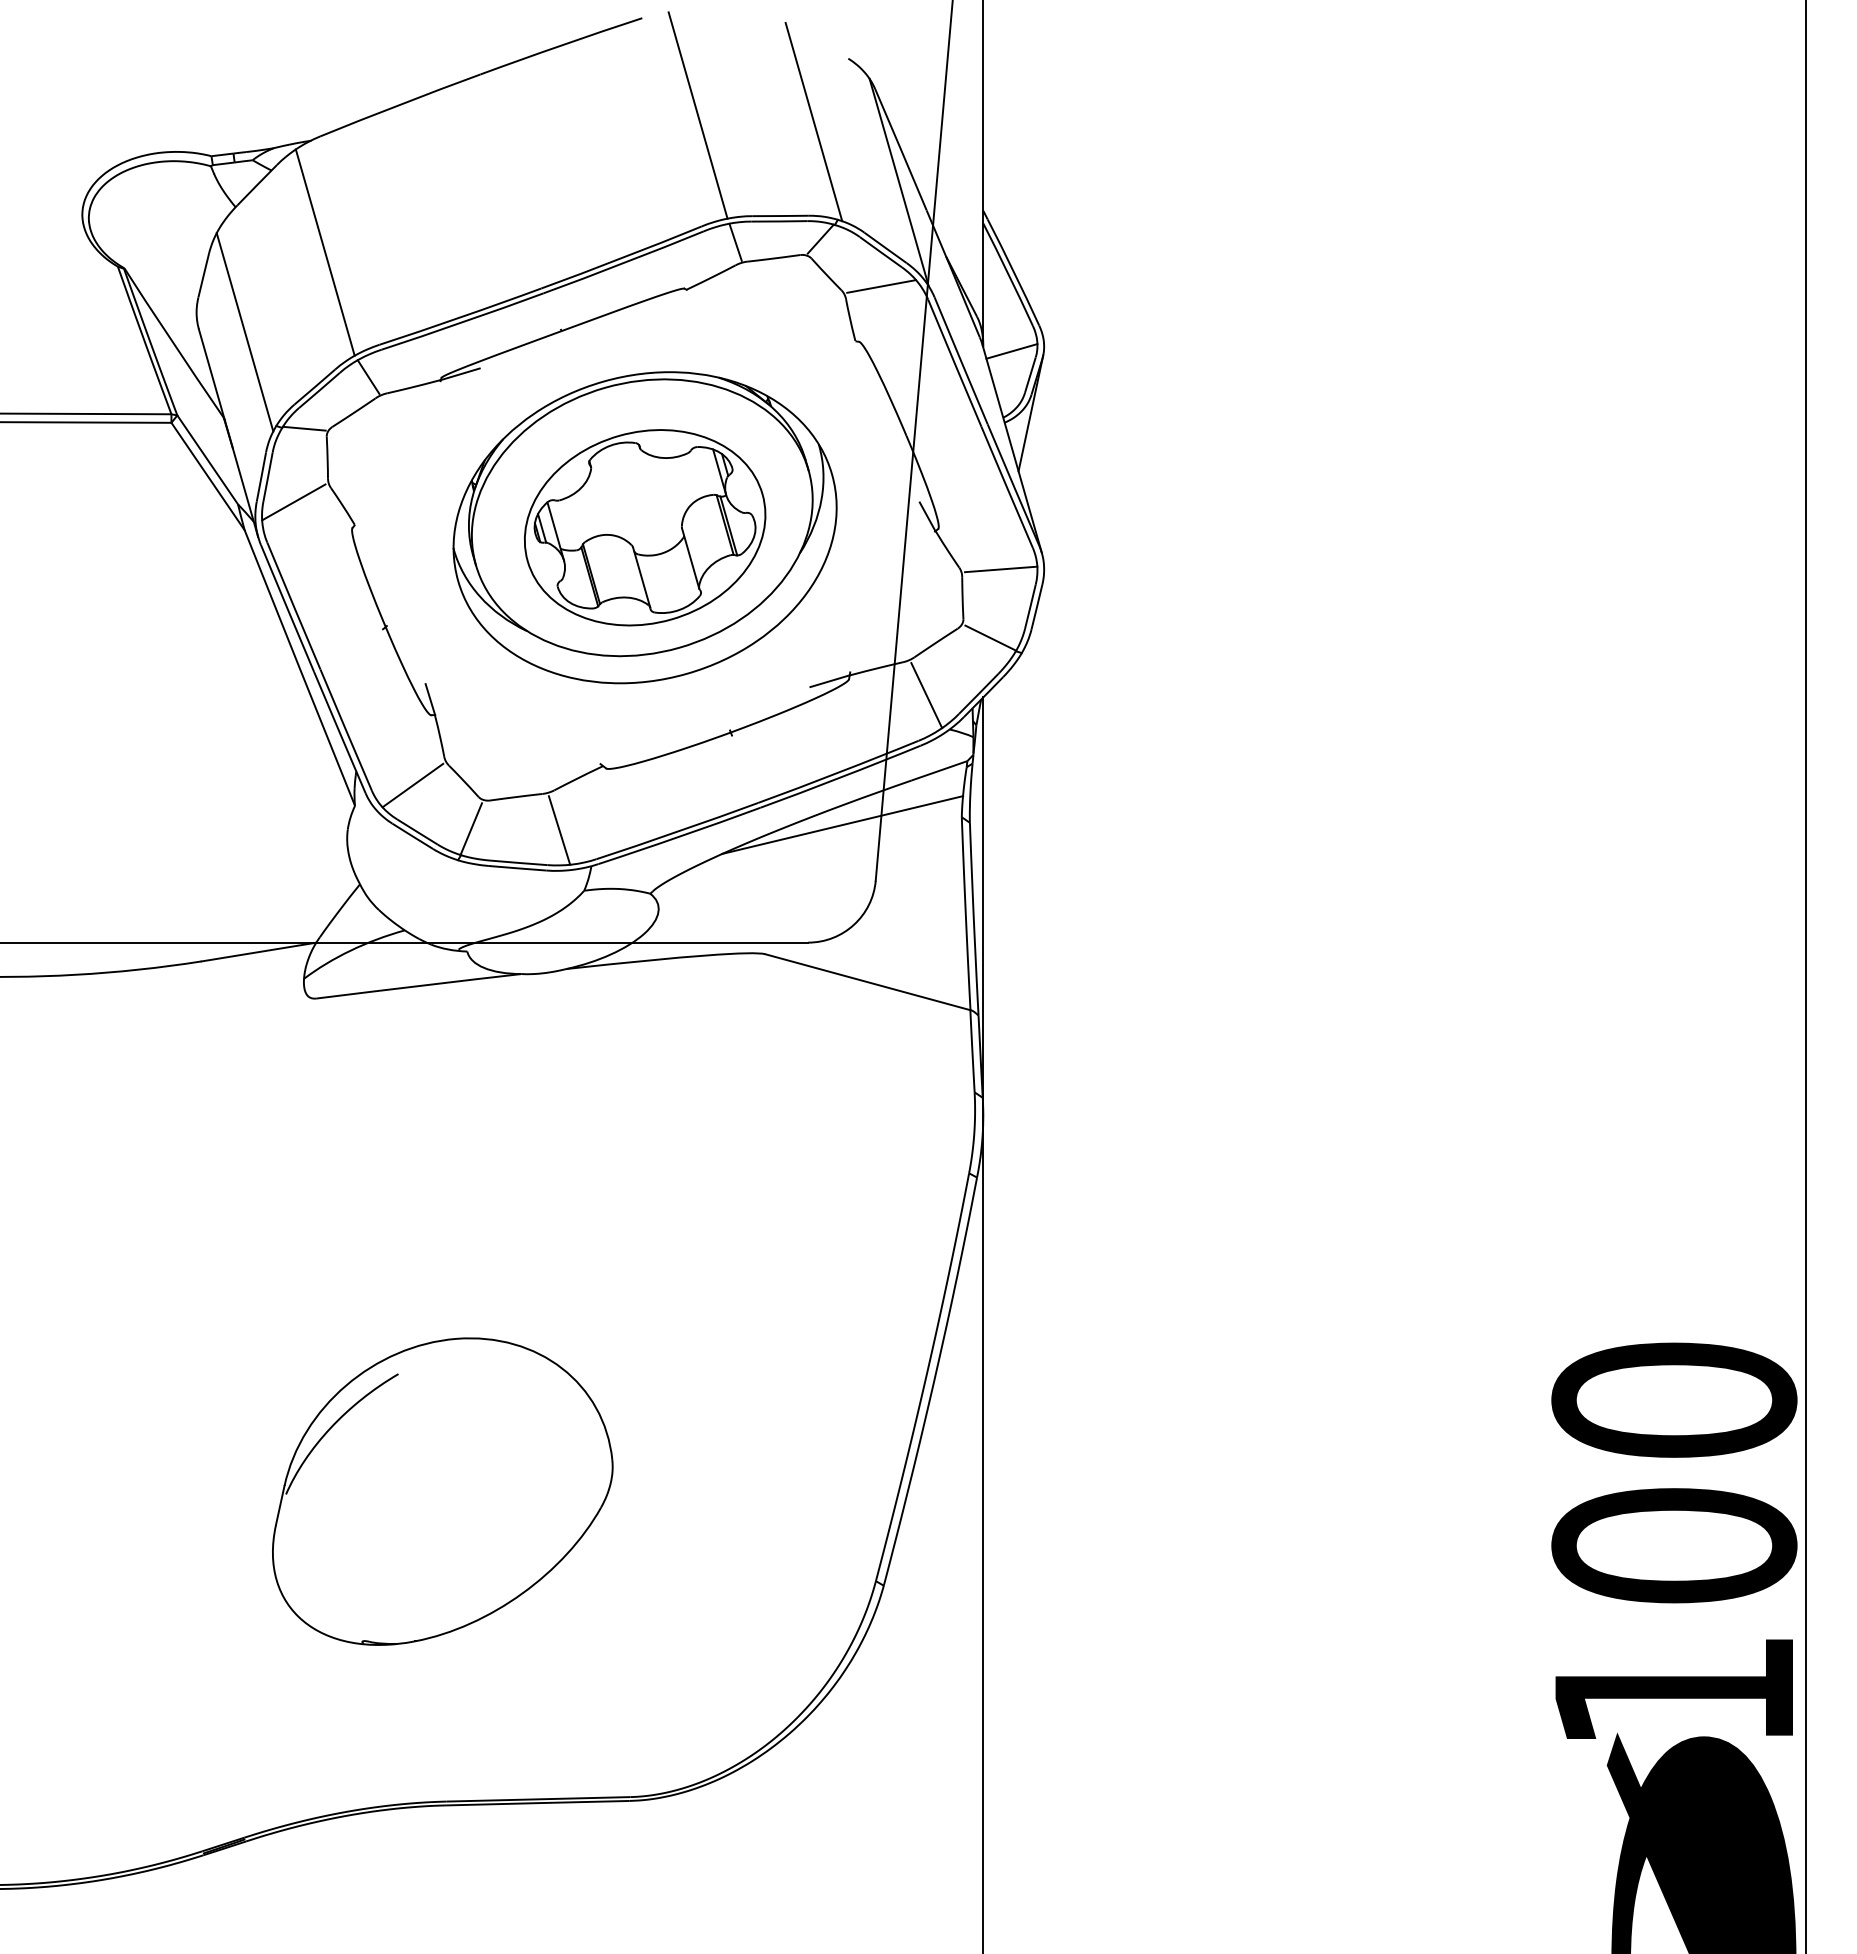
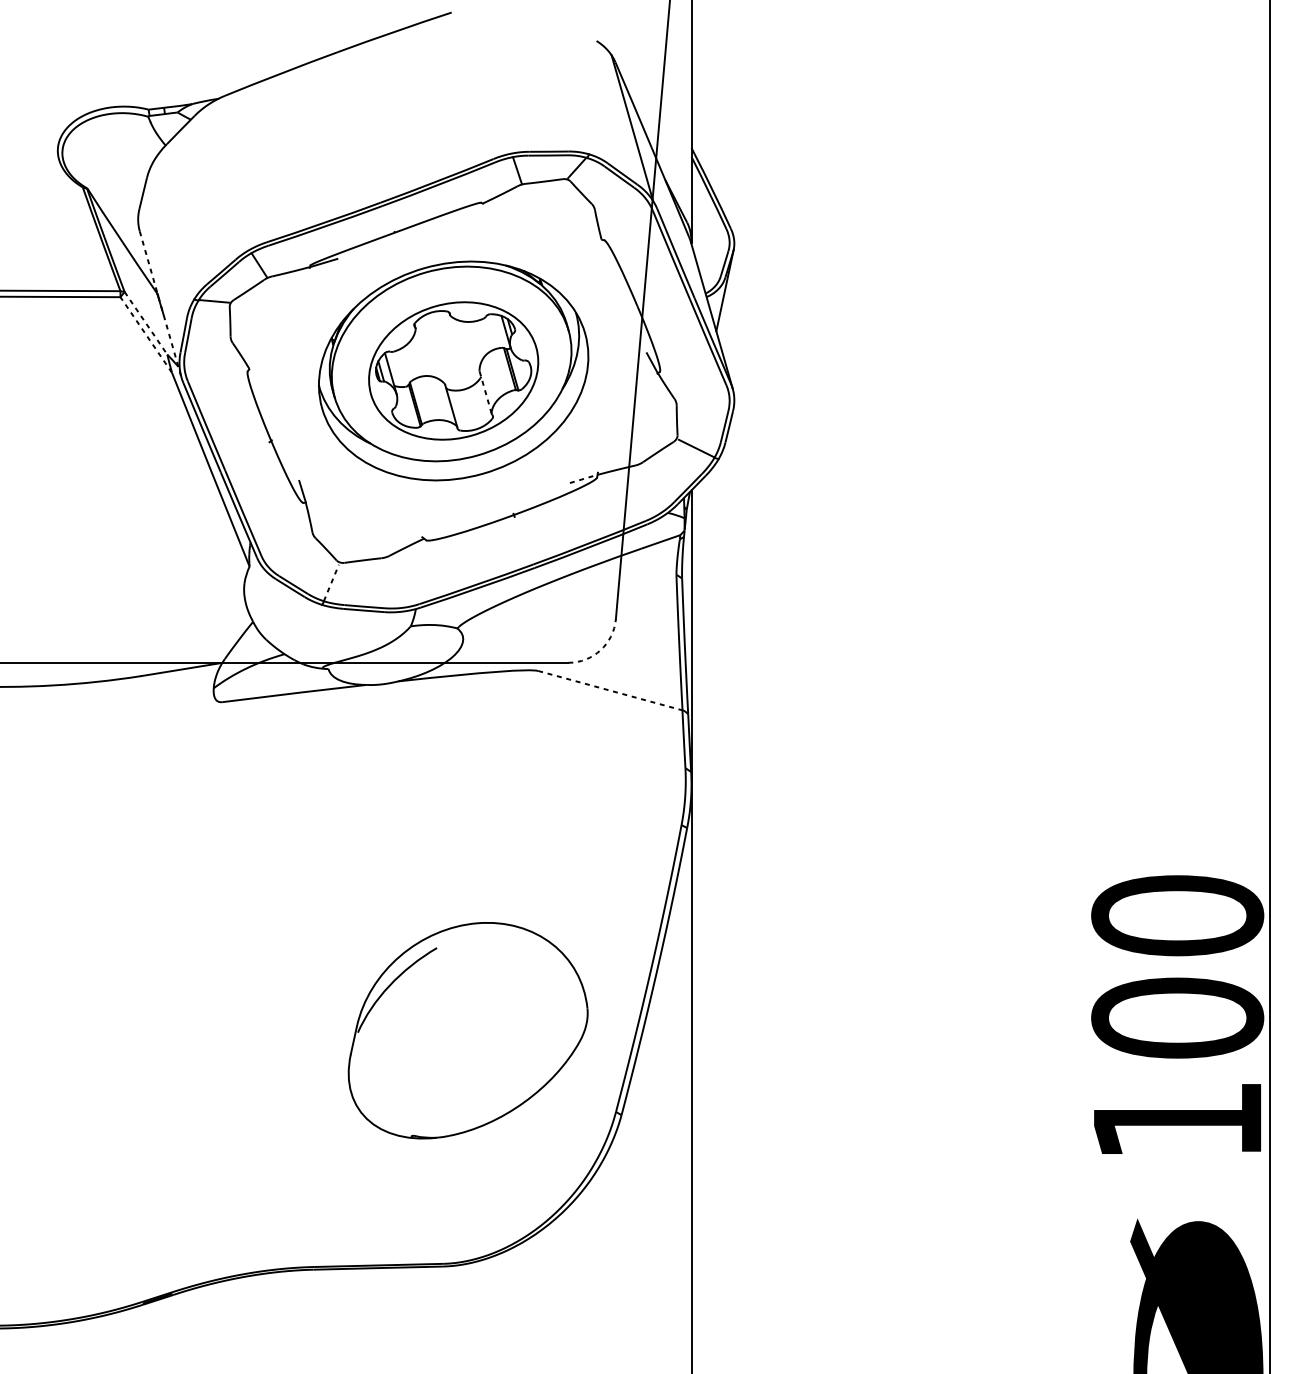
line: (697, 115) -> (490, 81), removed
line: (813, 121) -> (572, 85), removed
line: (324, 252) -> (228, 177), removed
line: (881, 286) -> (619, 201), removed
line: (244, 332) -> (171, 233), removed
line: (1011, 351) -> (711, 247), removed
line: (228, 433) -> (160, 304), solid -> dashed
line: (207, 459) -> (145, 322), solid -> dashed
line: (208, 476) -> (146, 334), solid -> dashed
line: (293, 502) -> (206, 353), removed
line: (690, 559) -> (485, 393), solid -> dashed
line: (1000, 569) -> (703, 400), removed
line: (830, 681) -> (584, 479), solid -> dashed
line: (926, 695) -> (651, 488), removed
line: (412, 785) -> (290, 552), removed
line: (842, 824) -> (592, 579), removed
line: (471, 828) -> (331, 582), solid -> dashed
line: (559, 830) -> (393, 583), removed
arc: (854, 924) -> (600, 650), solid -> dashed
line: (868, 982) -> (610, 690), solid -> dashed
part: (442, 1491) -> (468, 1030), moved
text: (1674, 1540) -> (1177, 1014), moved

